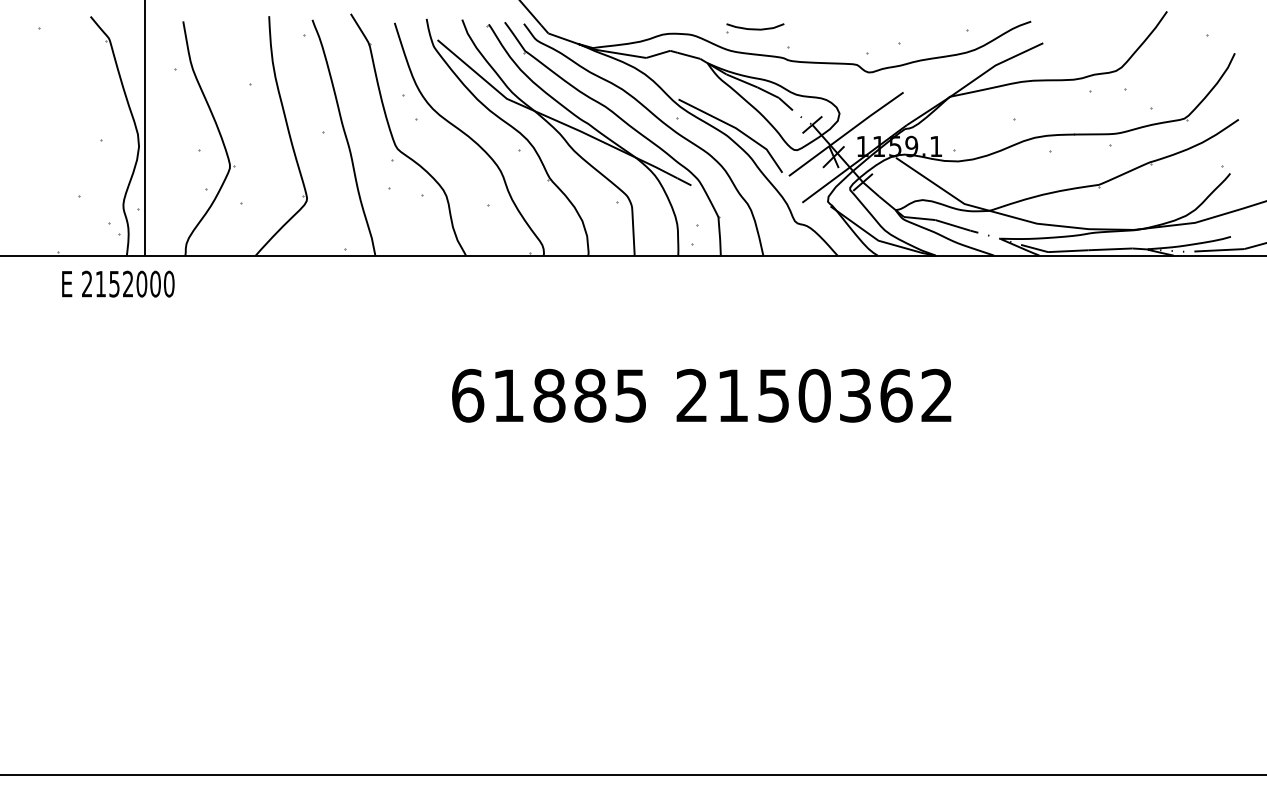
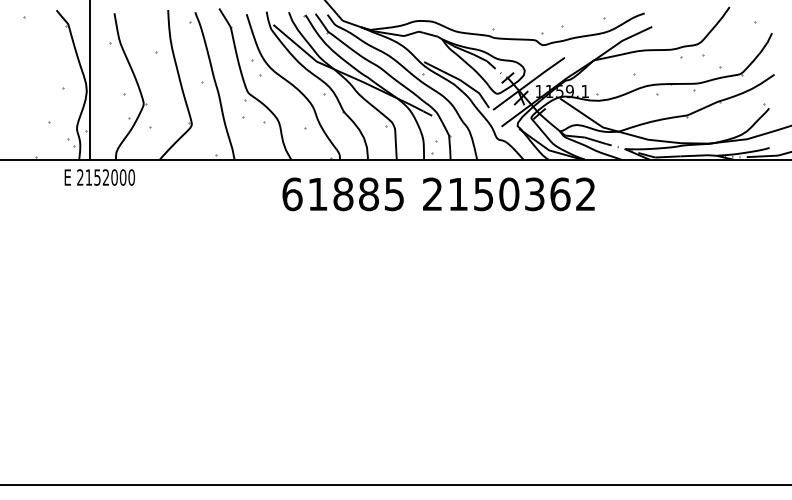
part: (754, 28) -> (471, 17), removed
text: (117, 284) -> (99, 177), moved
text: (701, 396) -> (438, 194), moved

